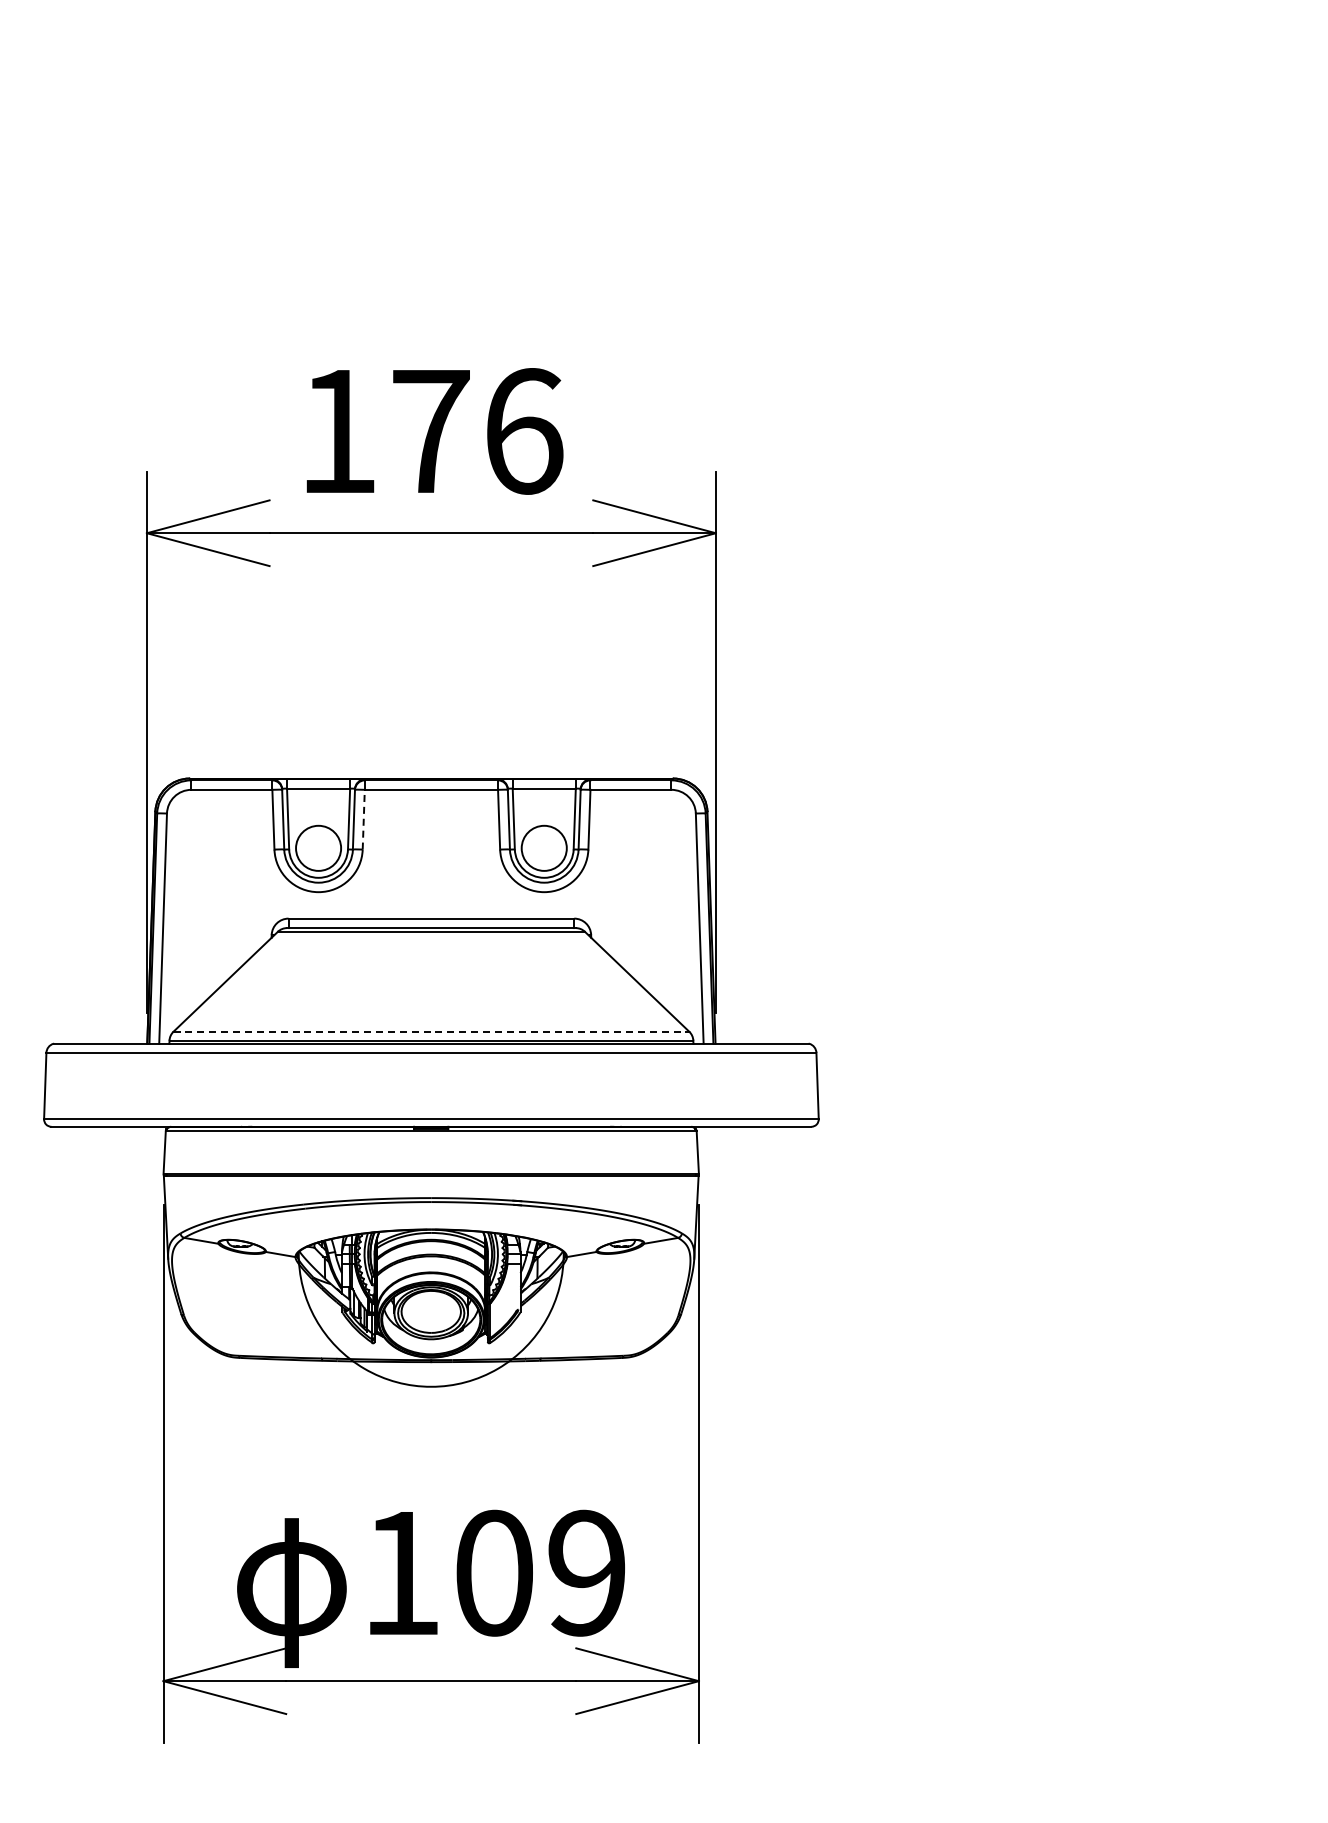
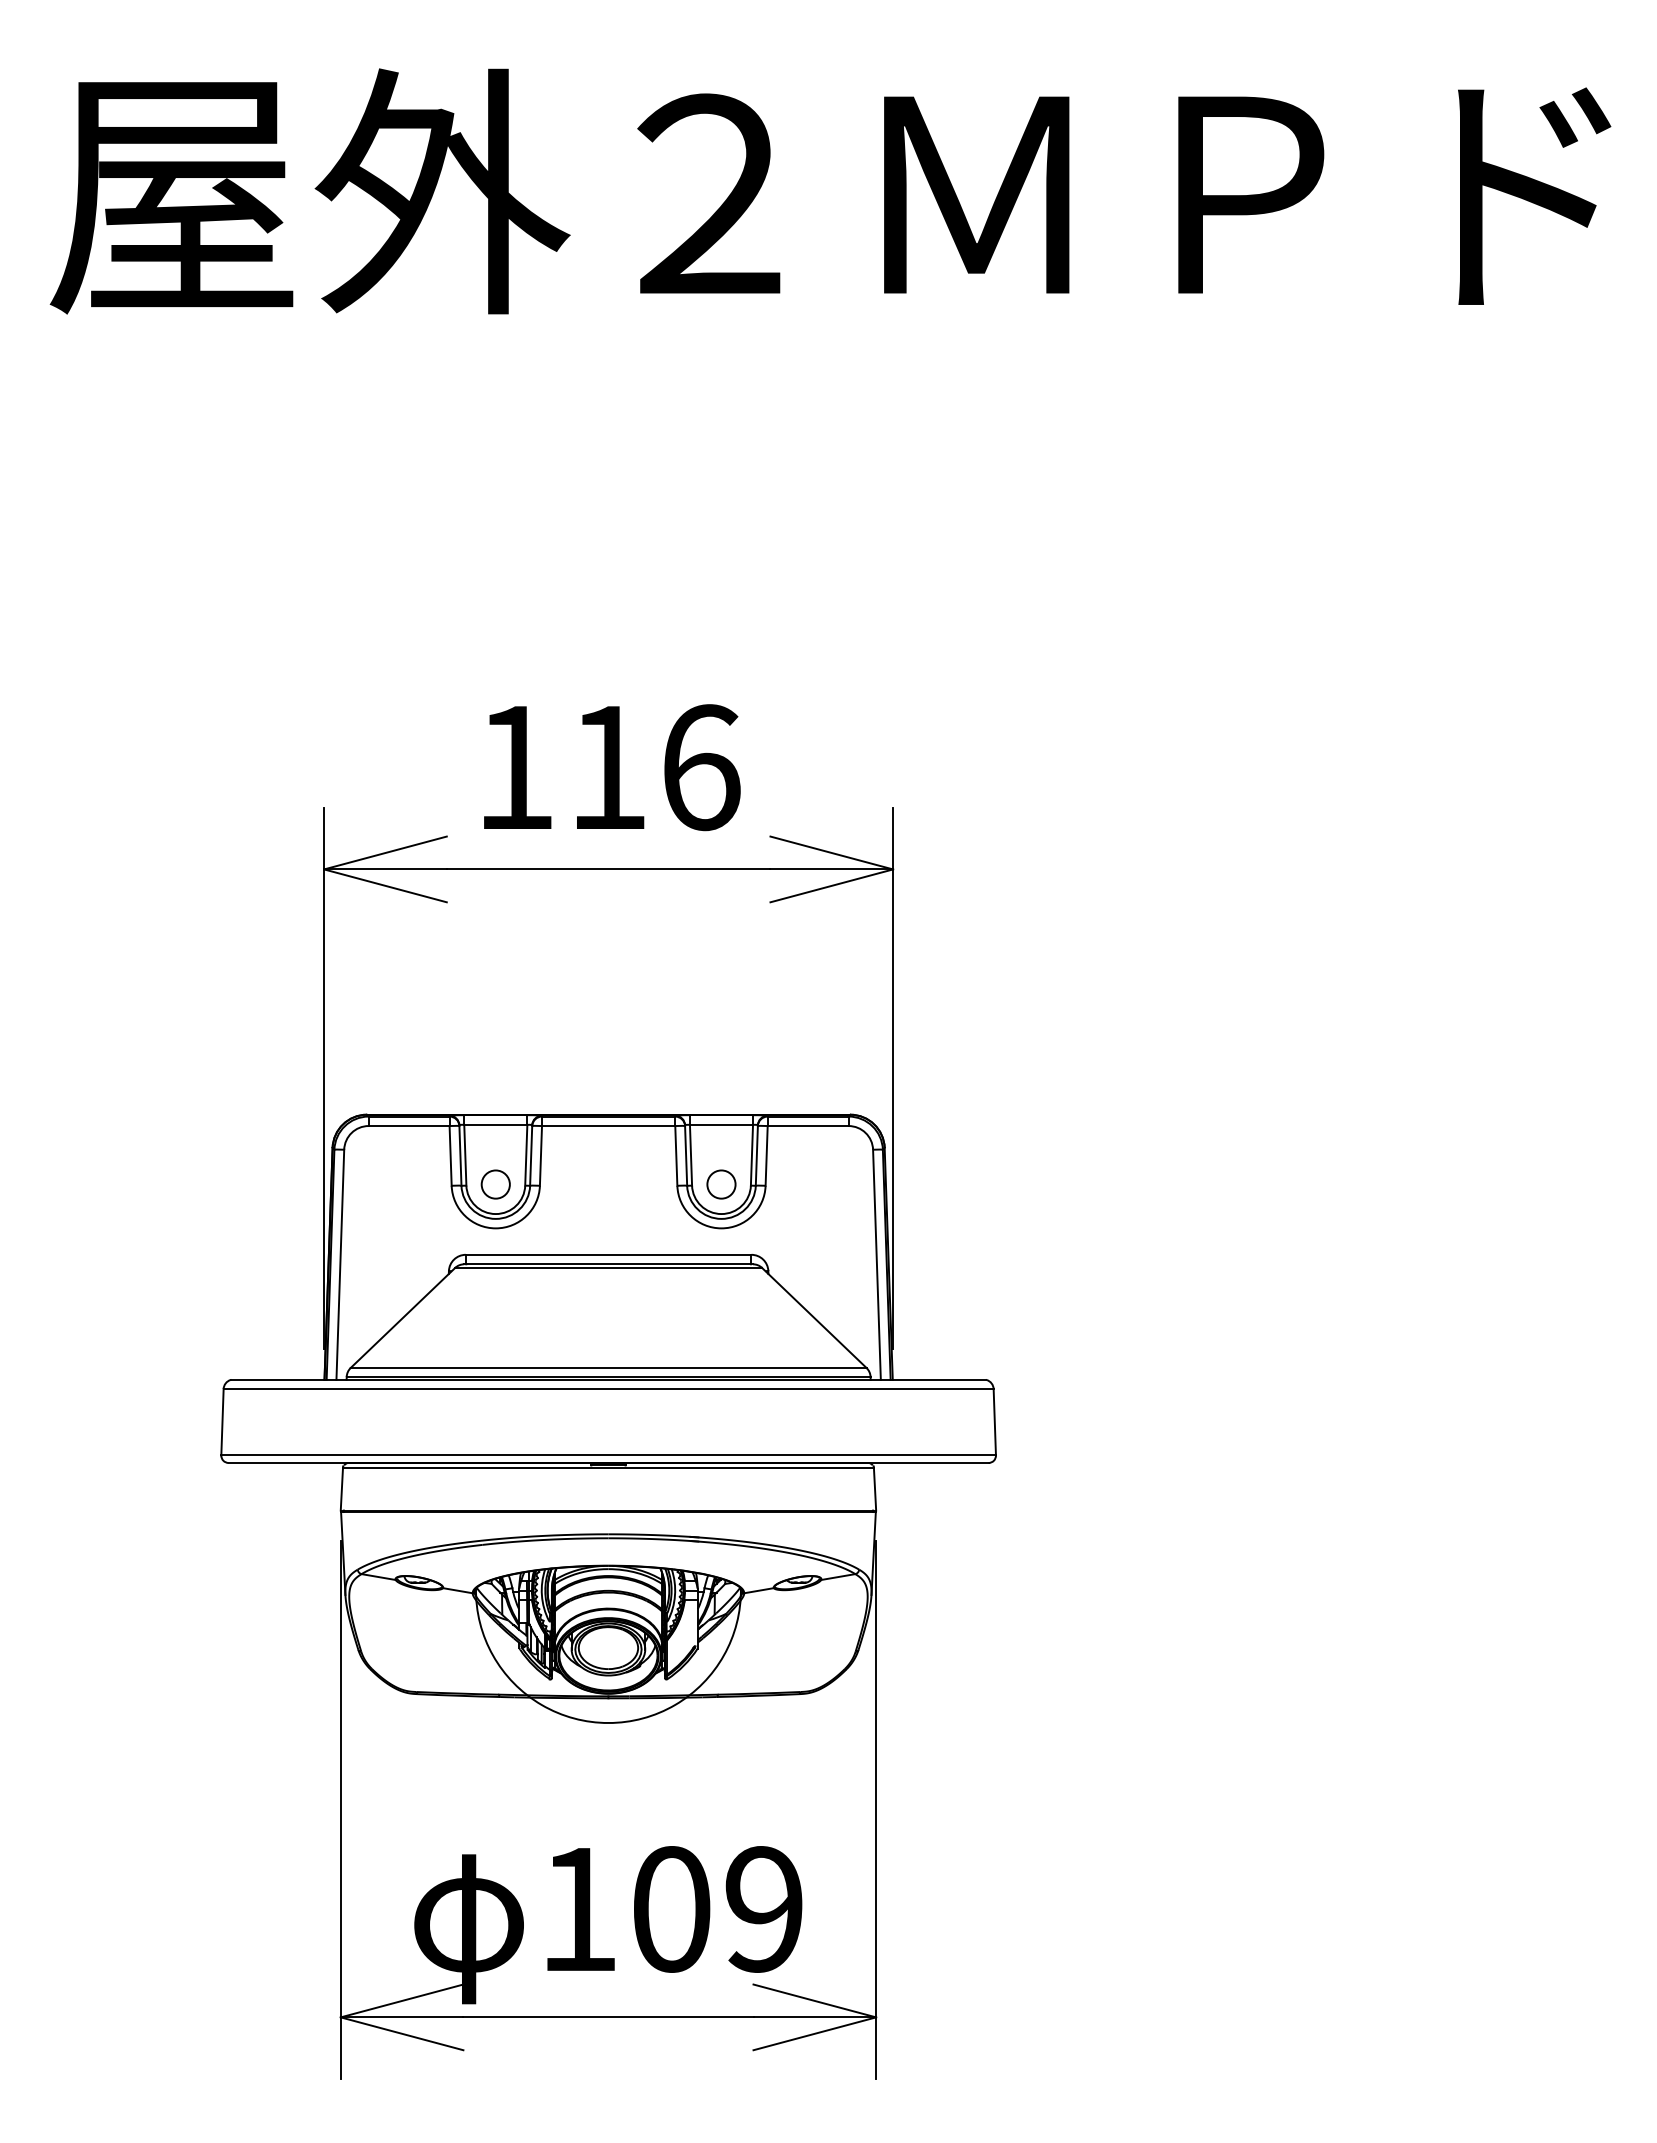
text: (431, 431) -> (608, 767), 176 -> 116
line: (363, 819) -> (540, 1155), dashed -> solid
circle: (318, 848) -> (495, 1184), size x0.62
circle: (544, 848) -> (721, 1184), size x0.62
line: (431, 1031) -> (608, 1367), dashed -> solid

